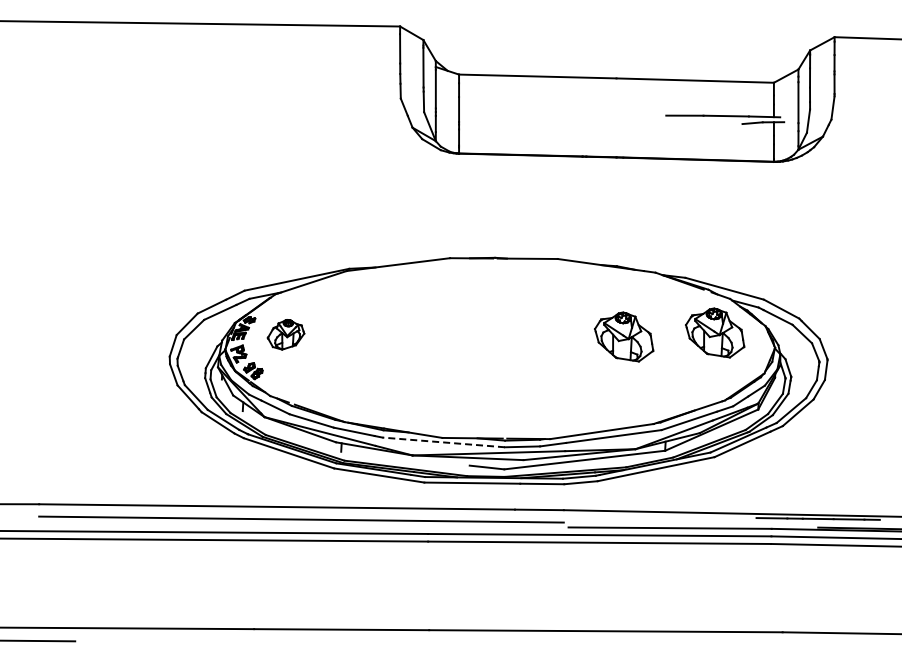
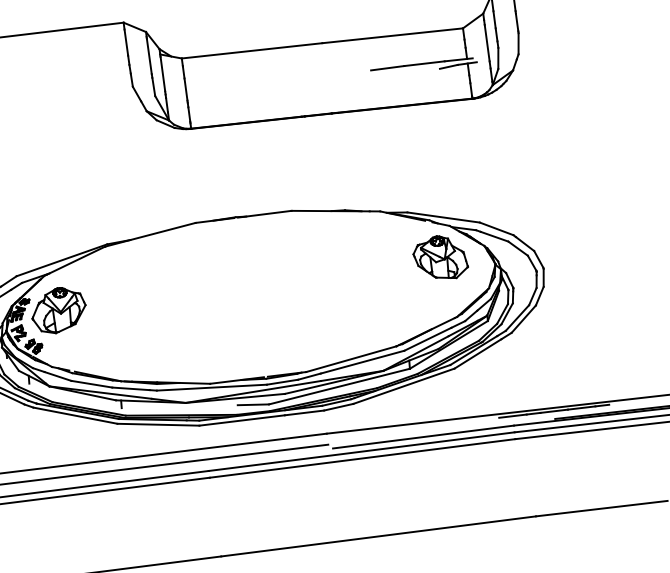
part: (285, 334) -> (58, 310), size x1.67
part: (624, 336) -> (360, 271), removed
line: (443, 442) -> (211, 387), dashed -> solid

